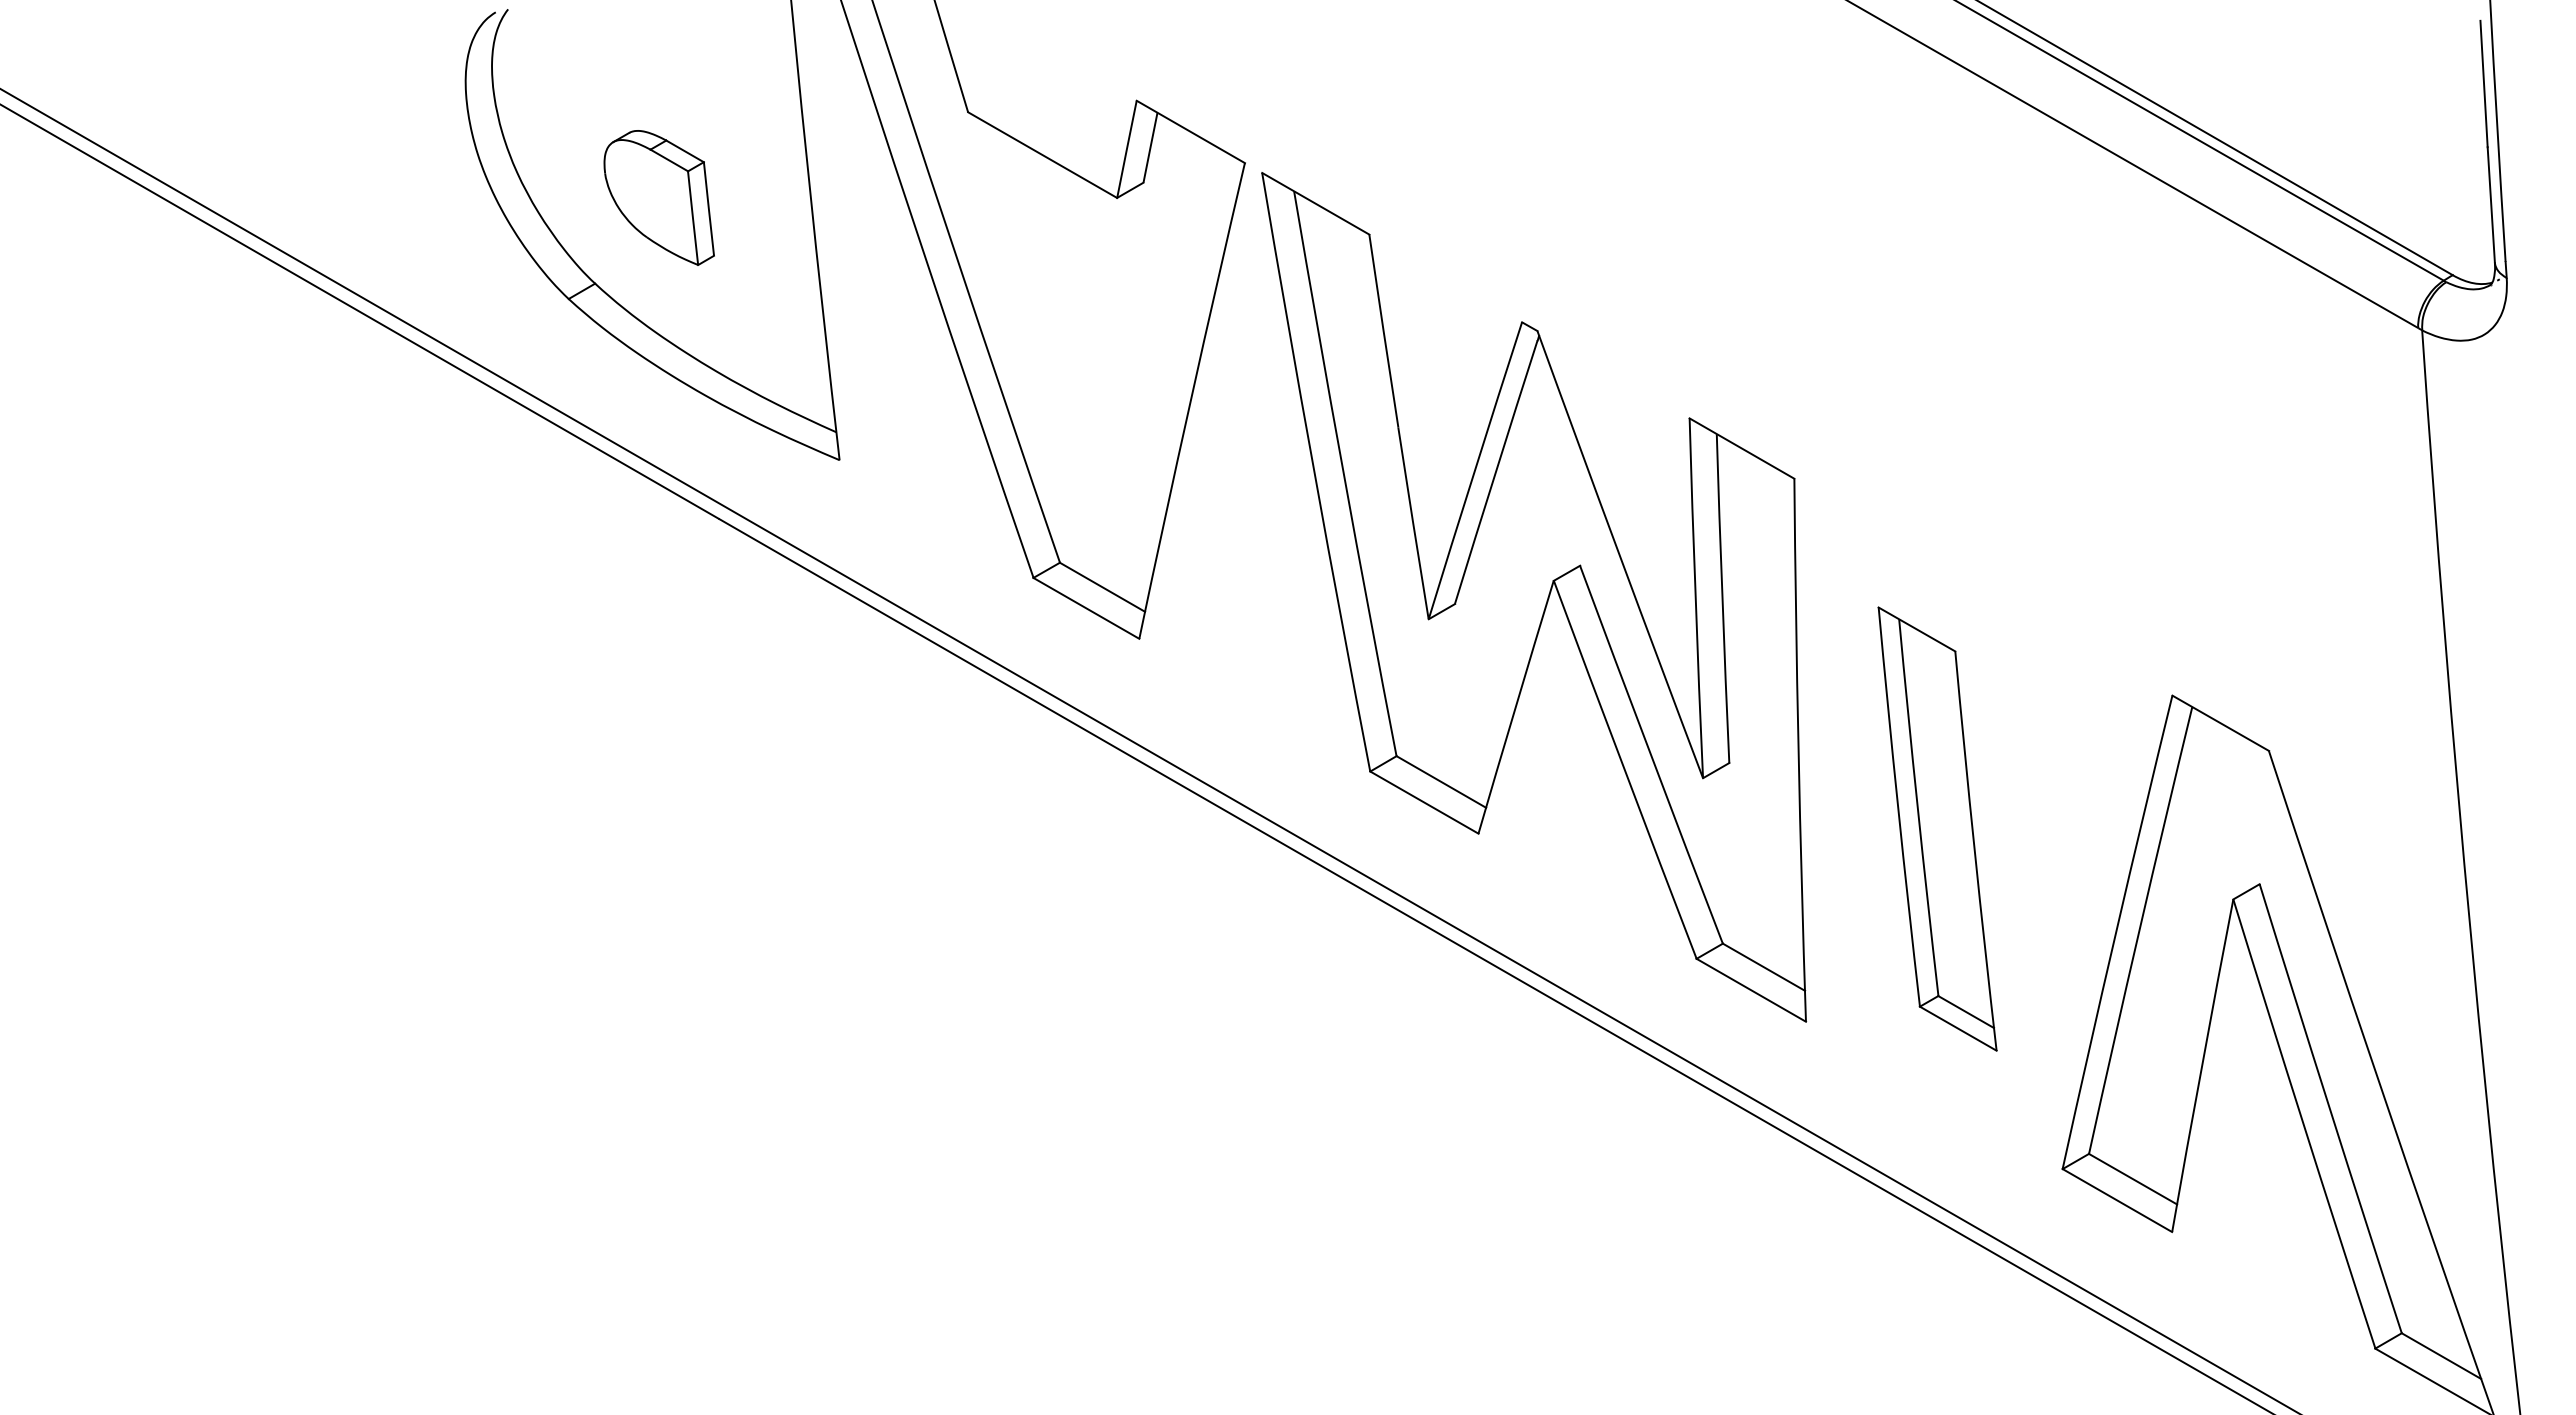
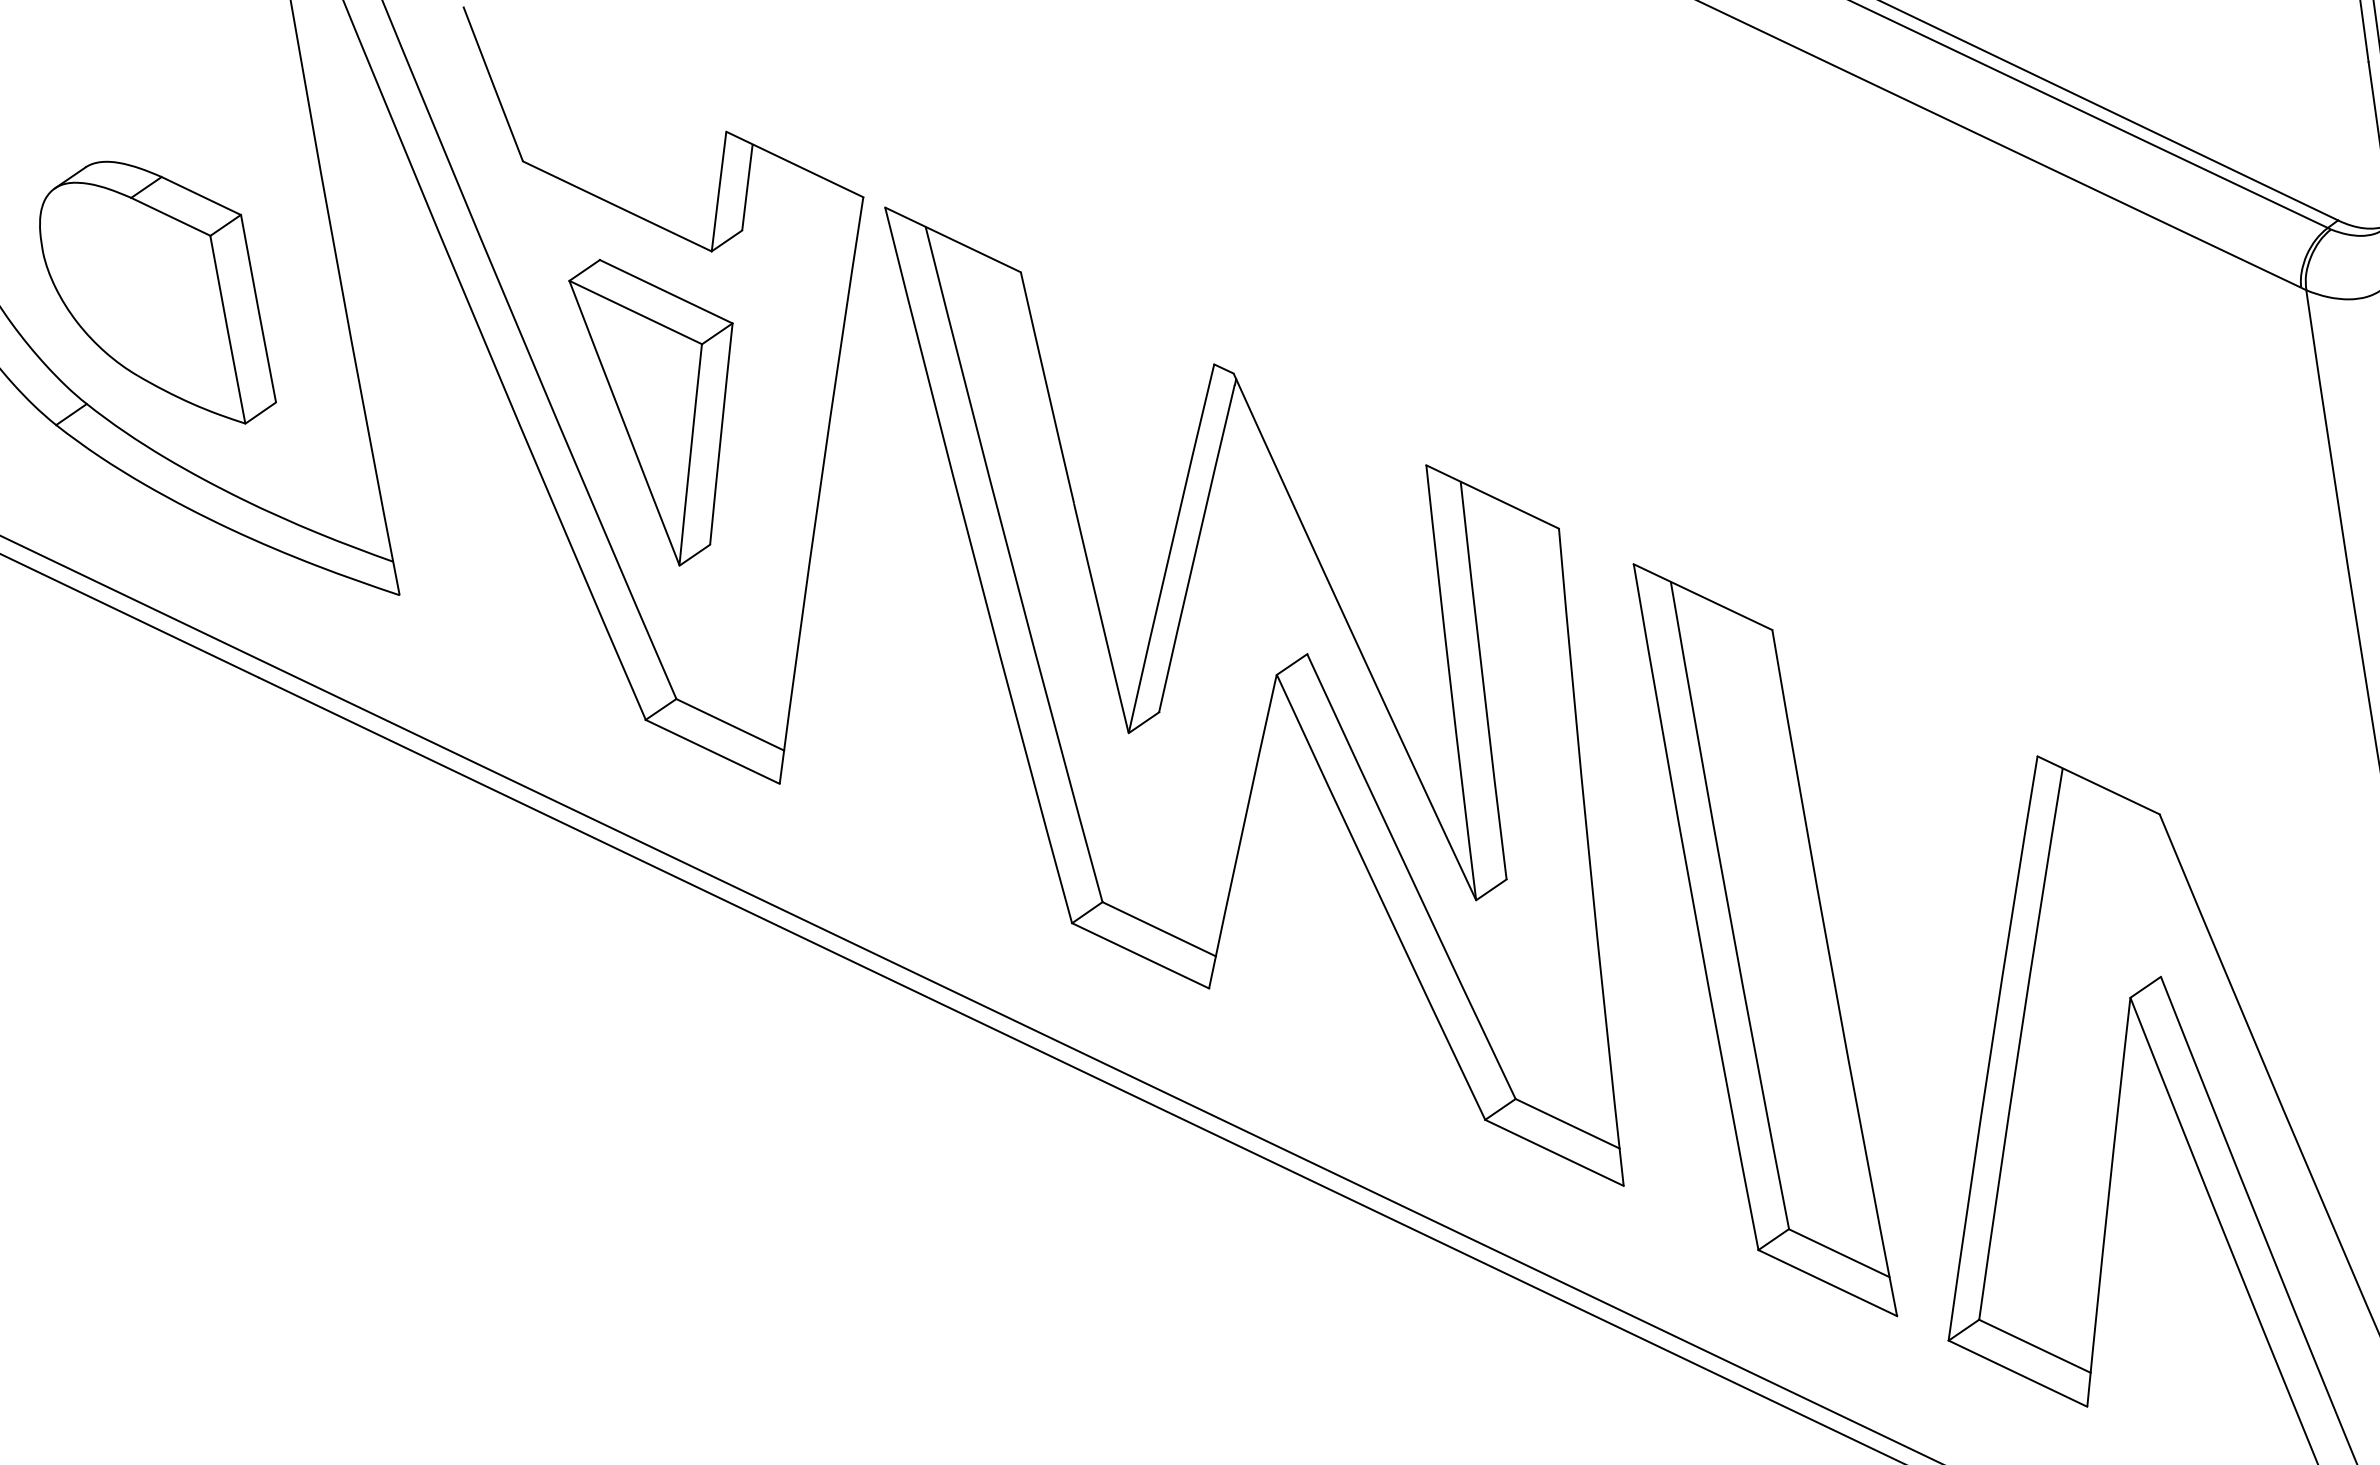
part: (659, 197) -> (156, 293), size x1.67
part: (1063, 325) -> (658, 411), added
part: (1937, 828) -> (1765, 939), size x1.43

